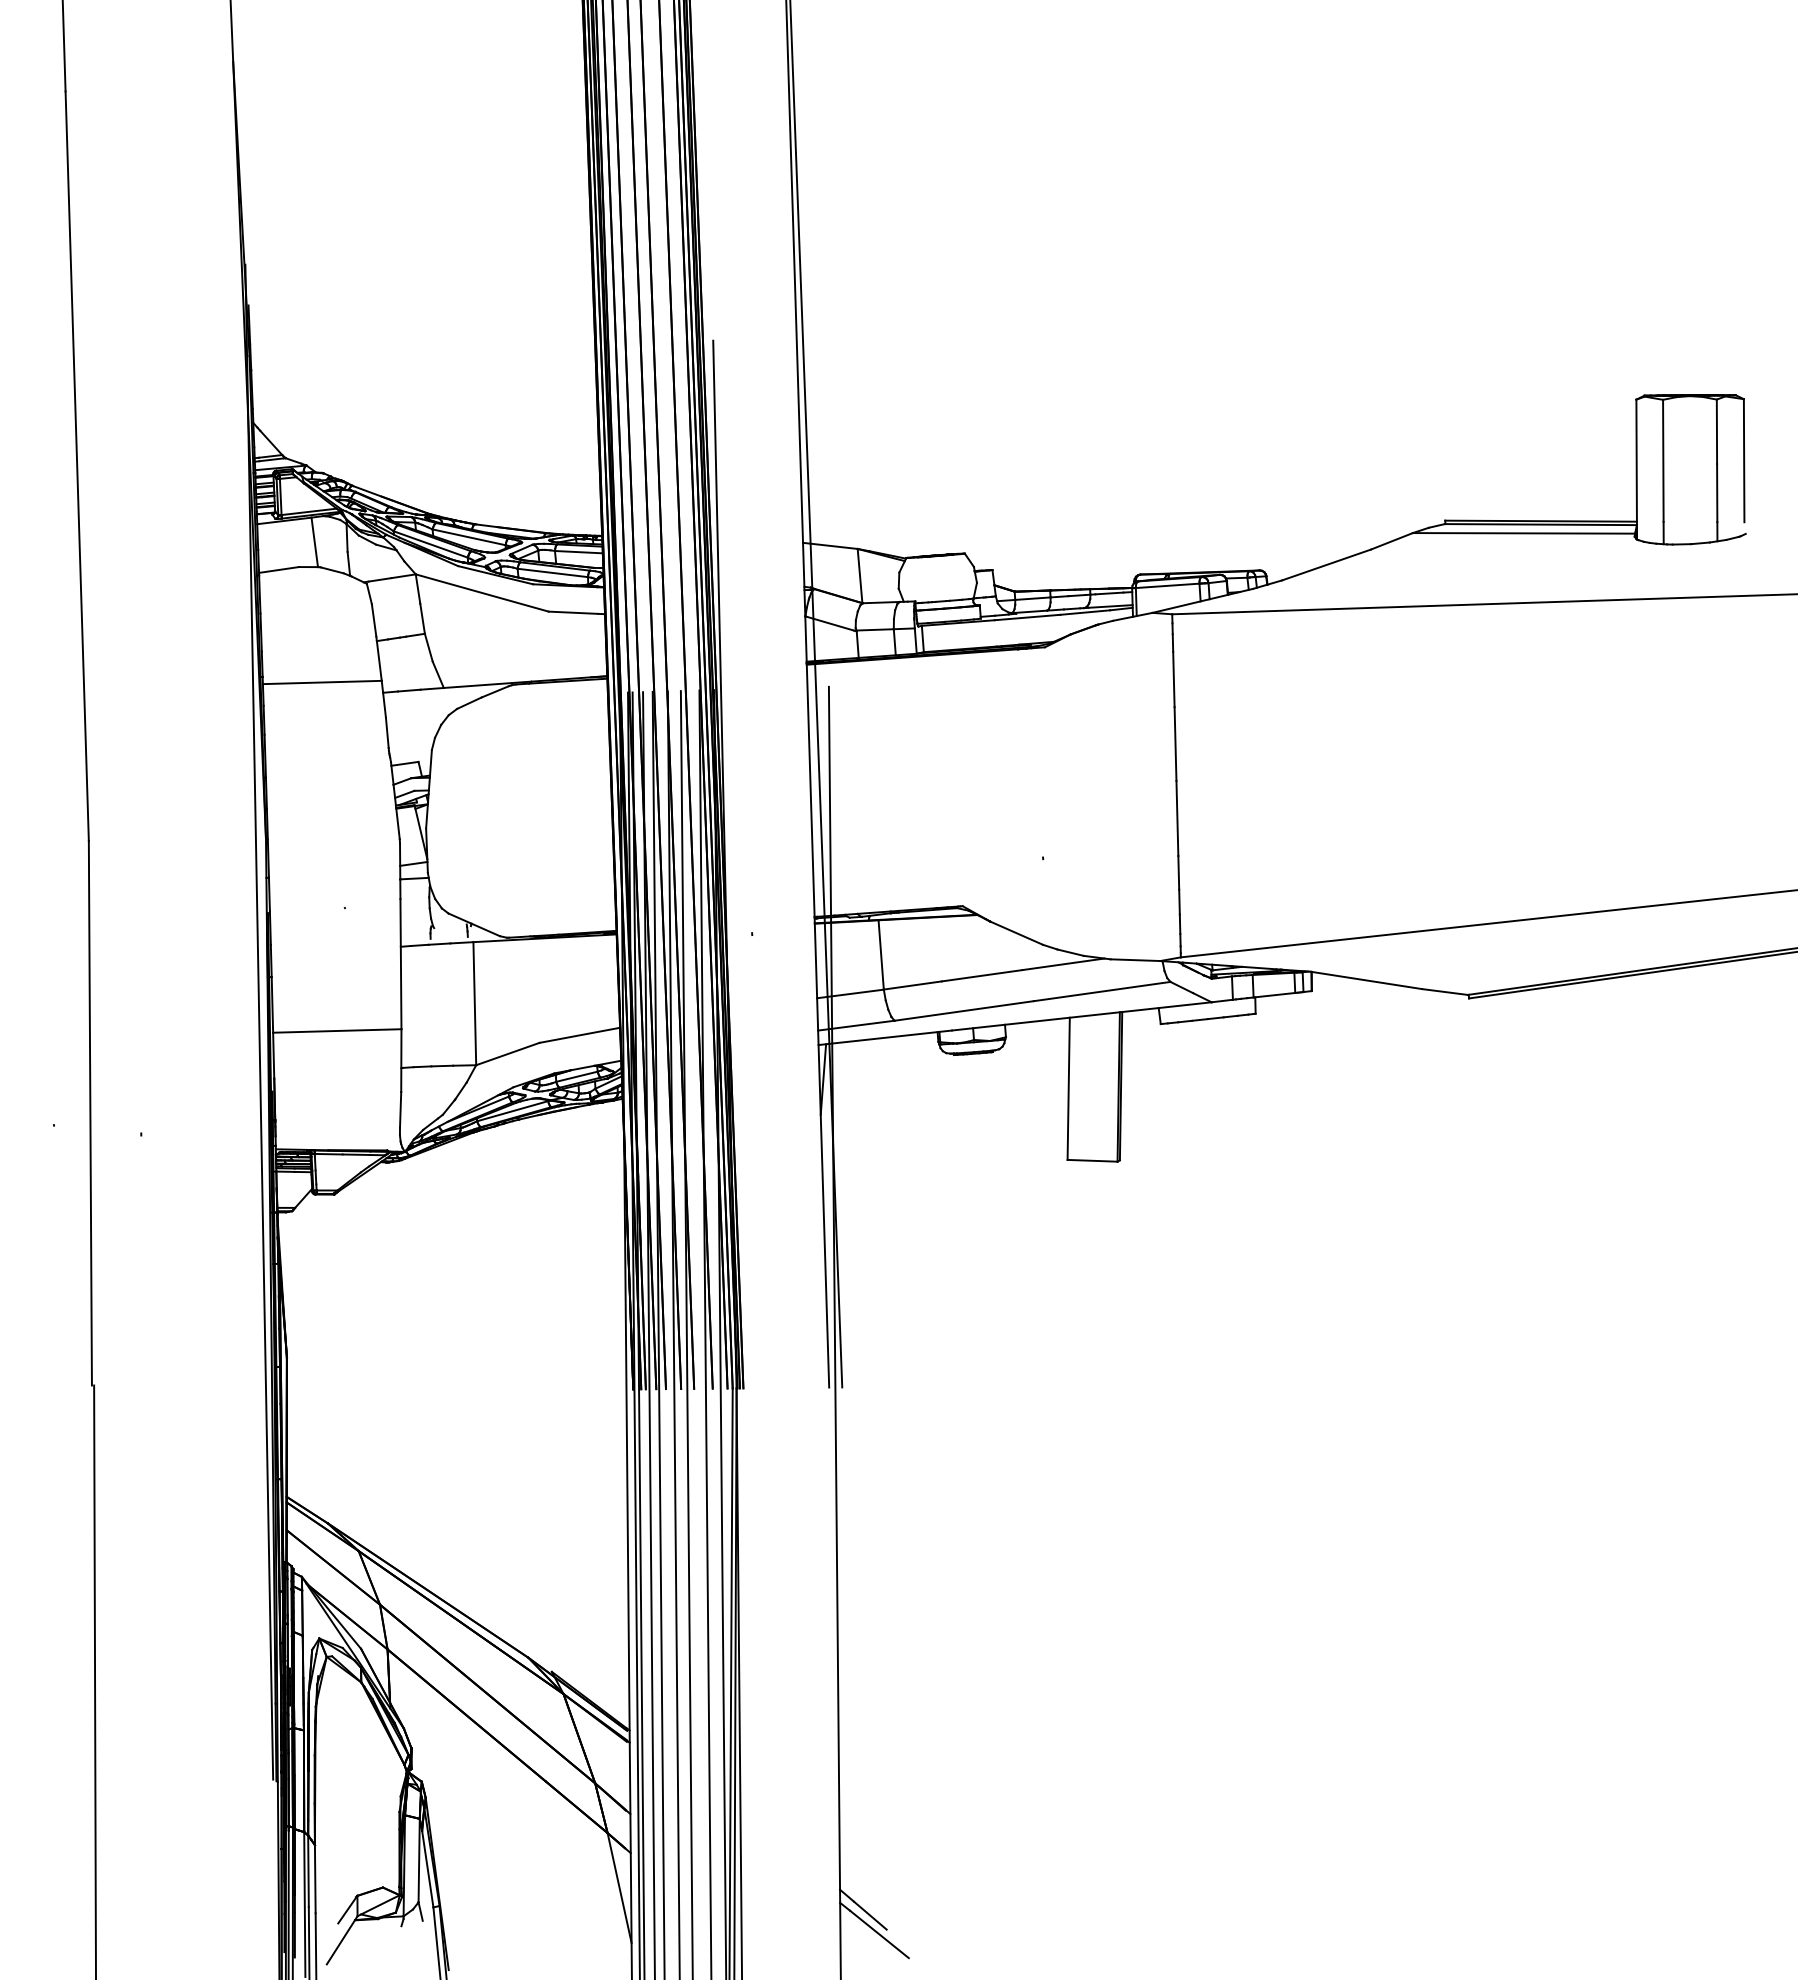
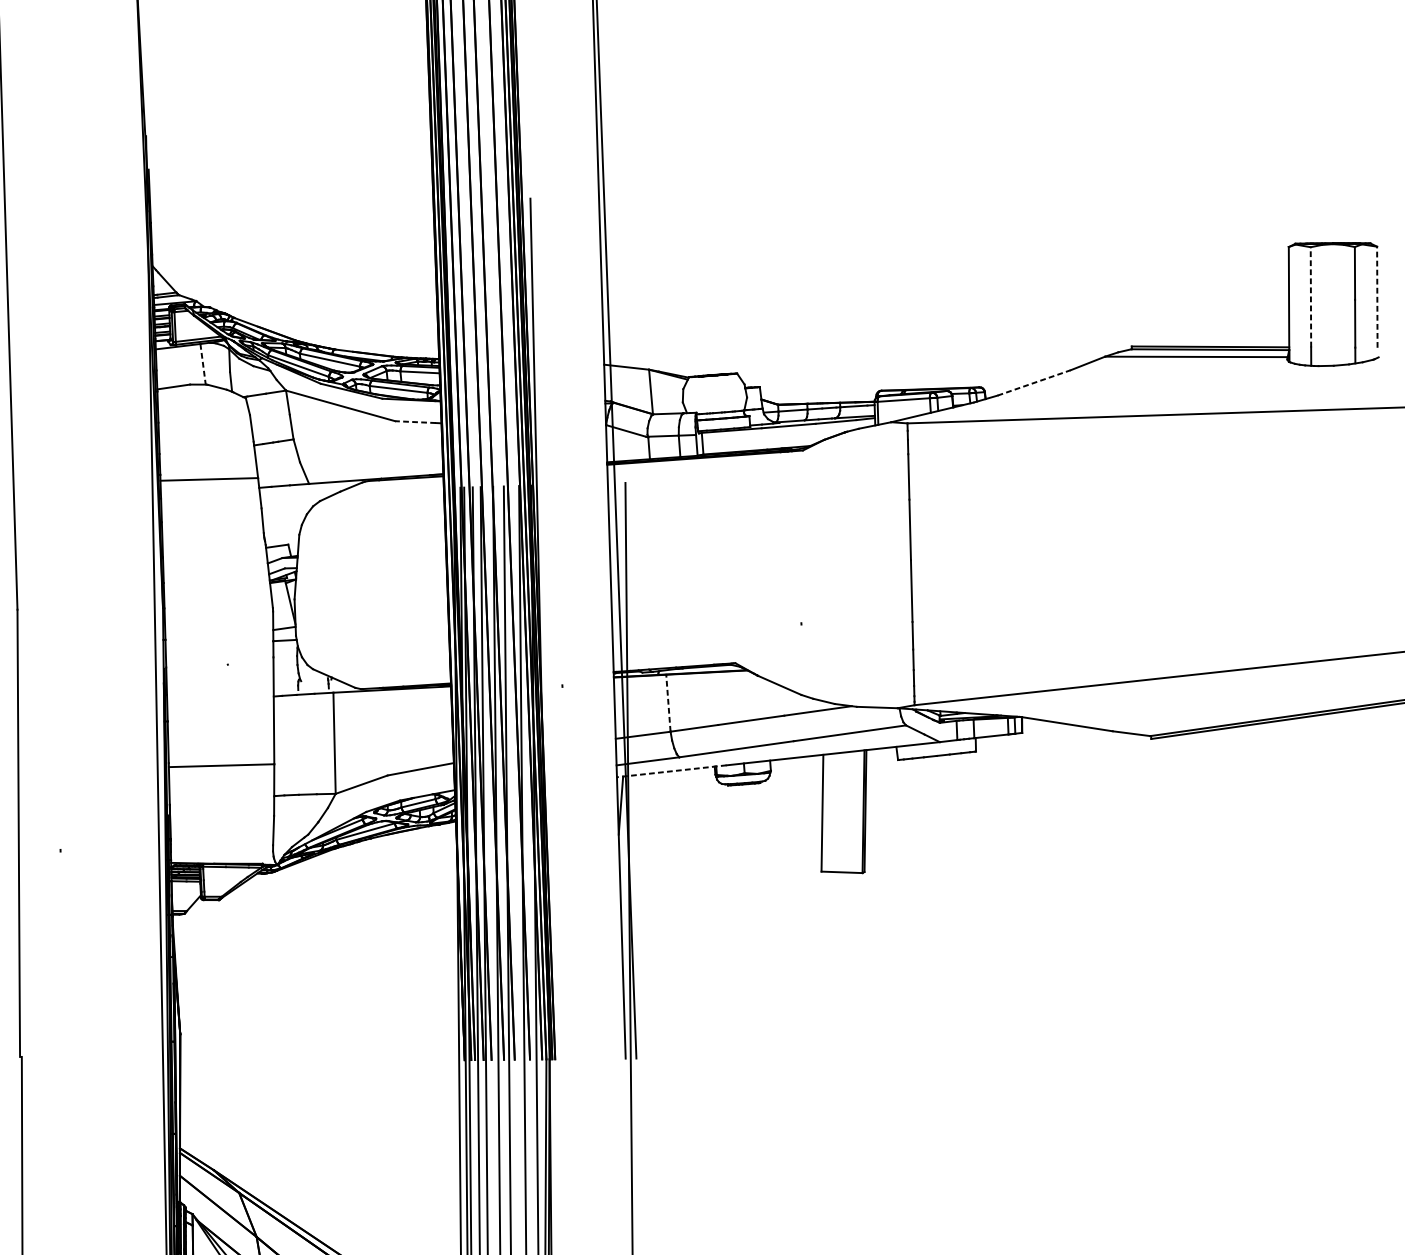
line: (1663, 460) -> (1311, 297), solid -> dashed
line: (1744, 460) -> (1377, 297), solid -> dashed
line: (314, 542) -> (202, 364), solid -> dashed
line: (1326, 564) -> (1034, 382), solid -> dashed
line: (573, 612) -> (415, 421), solid -> dashed
line: (881, 954) -> (668, 702), solid -> dashed
line: (884, 1037) -> (671, 771), solid -> dashed

